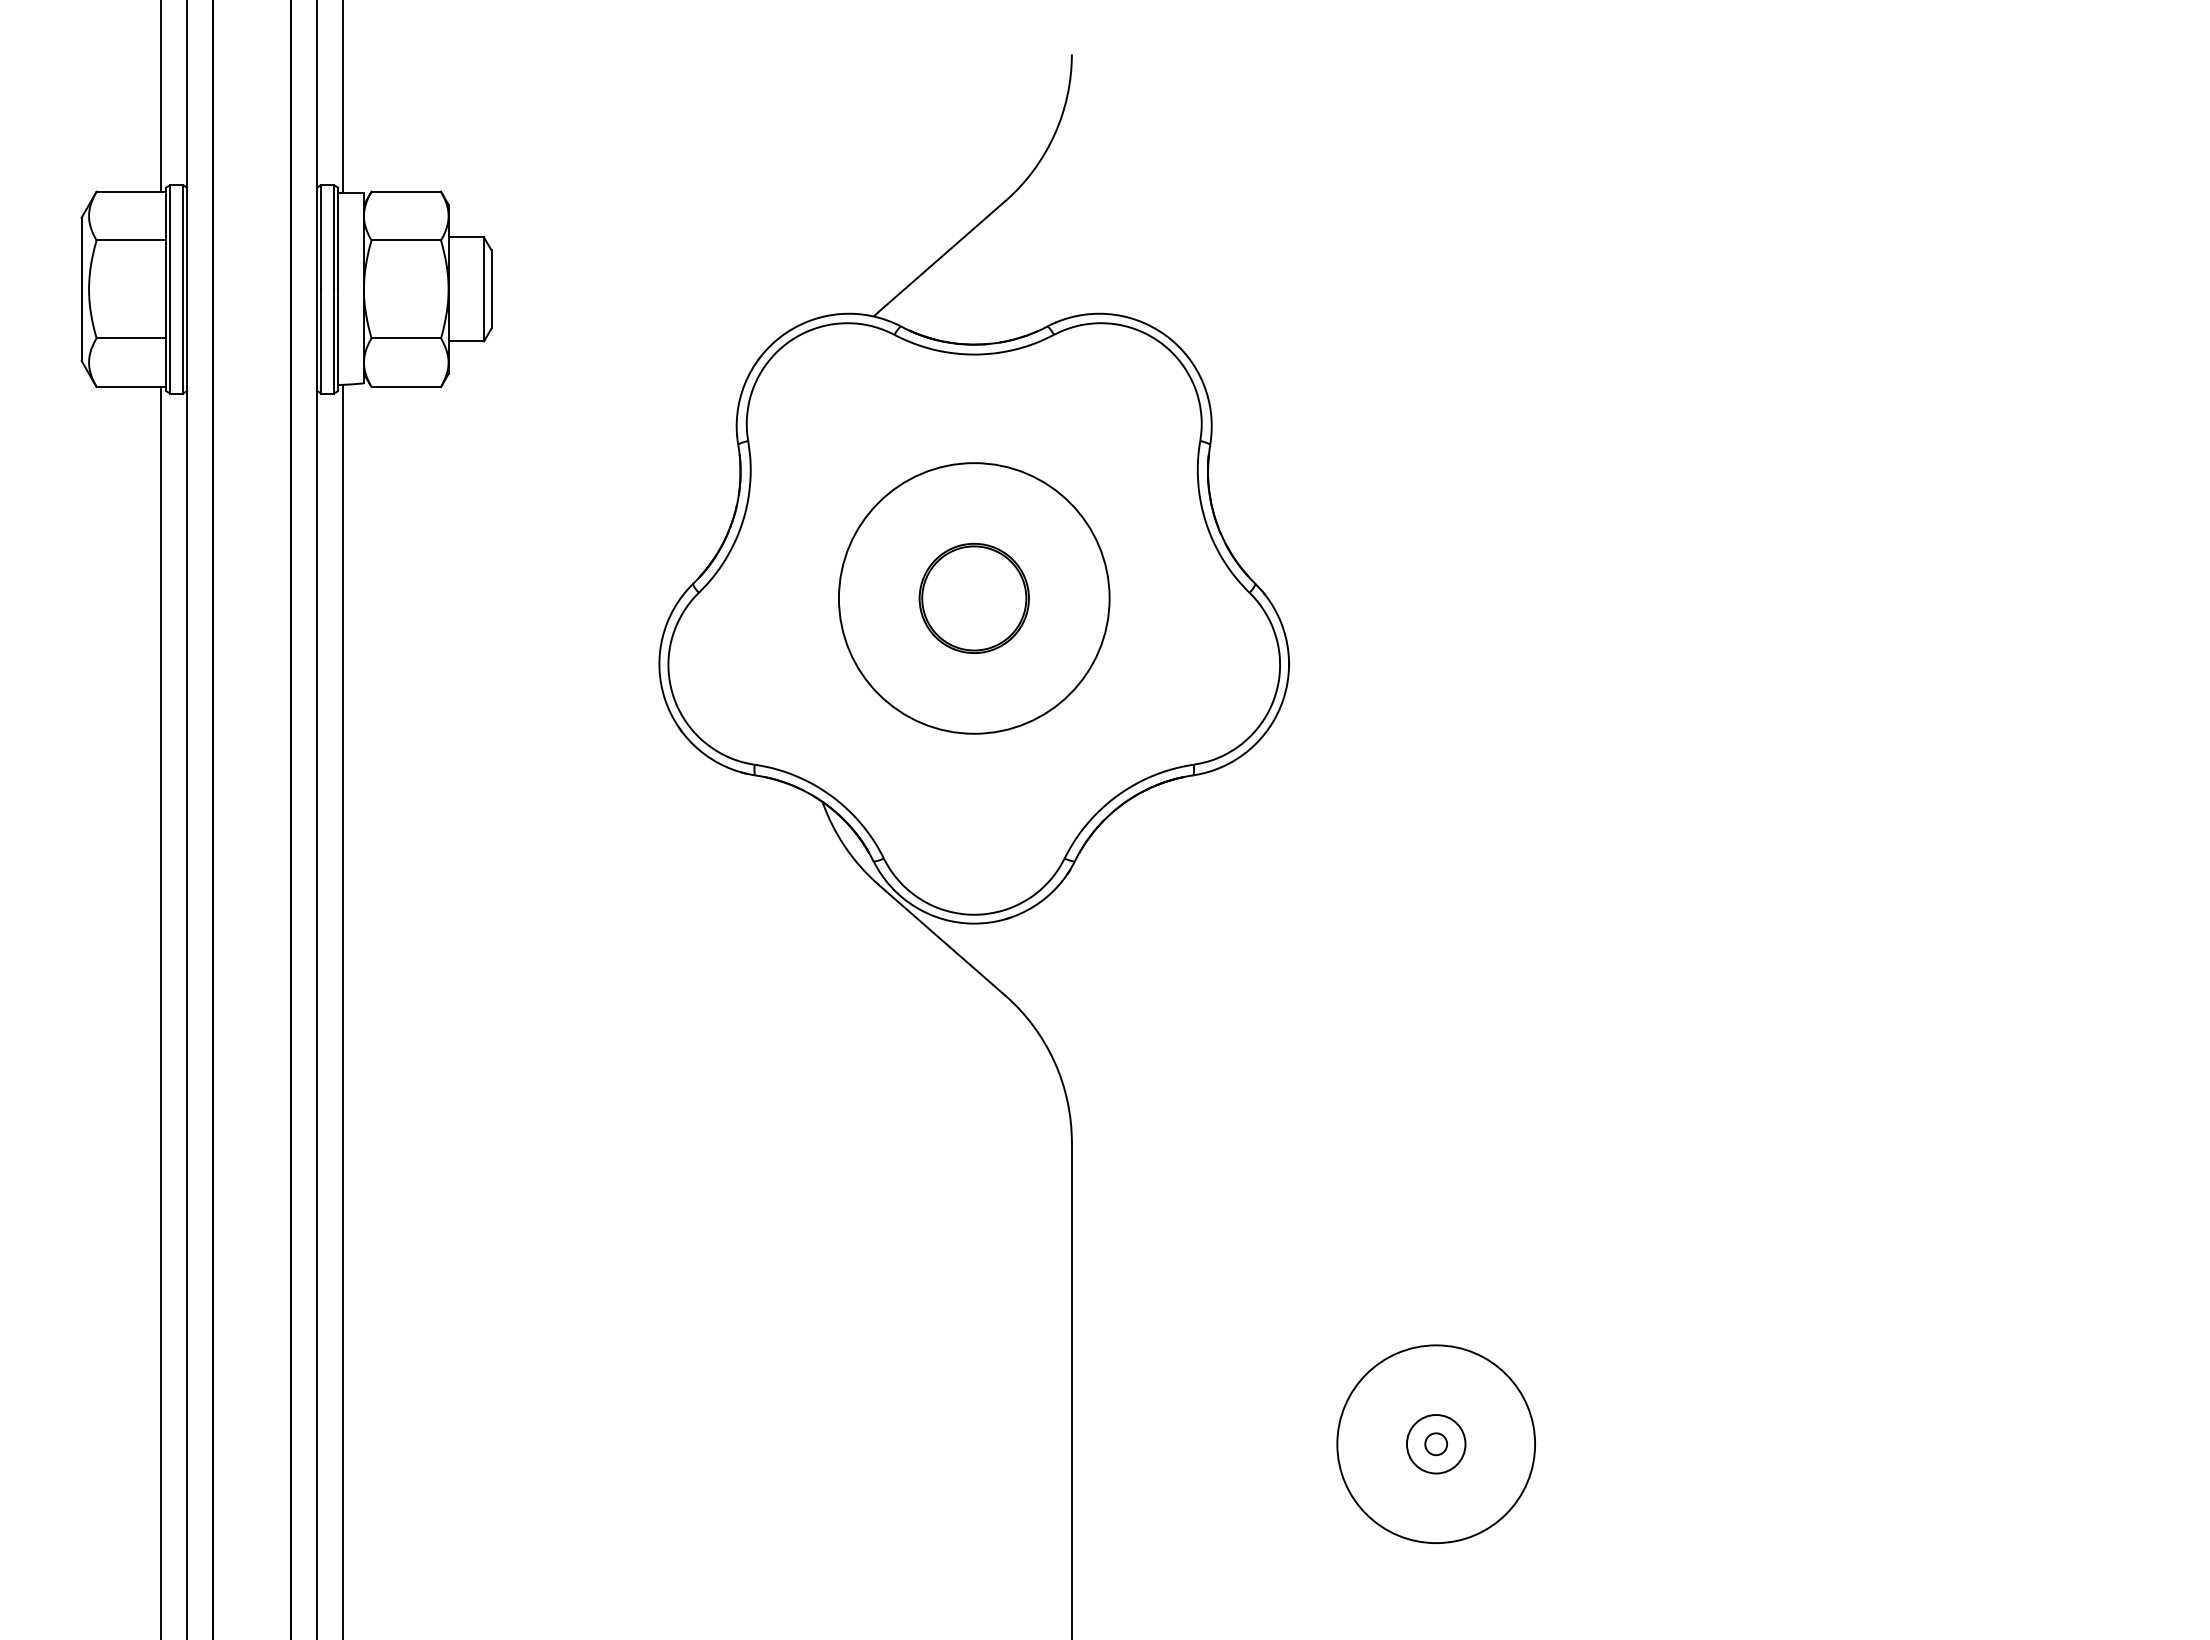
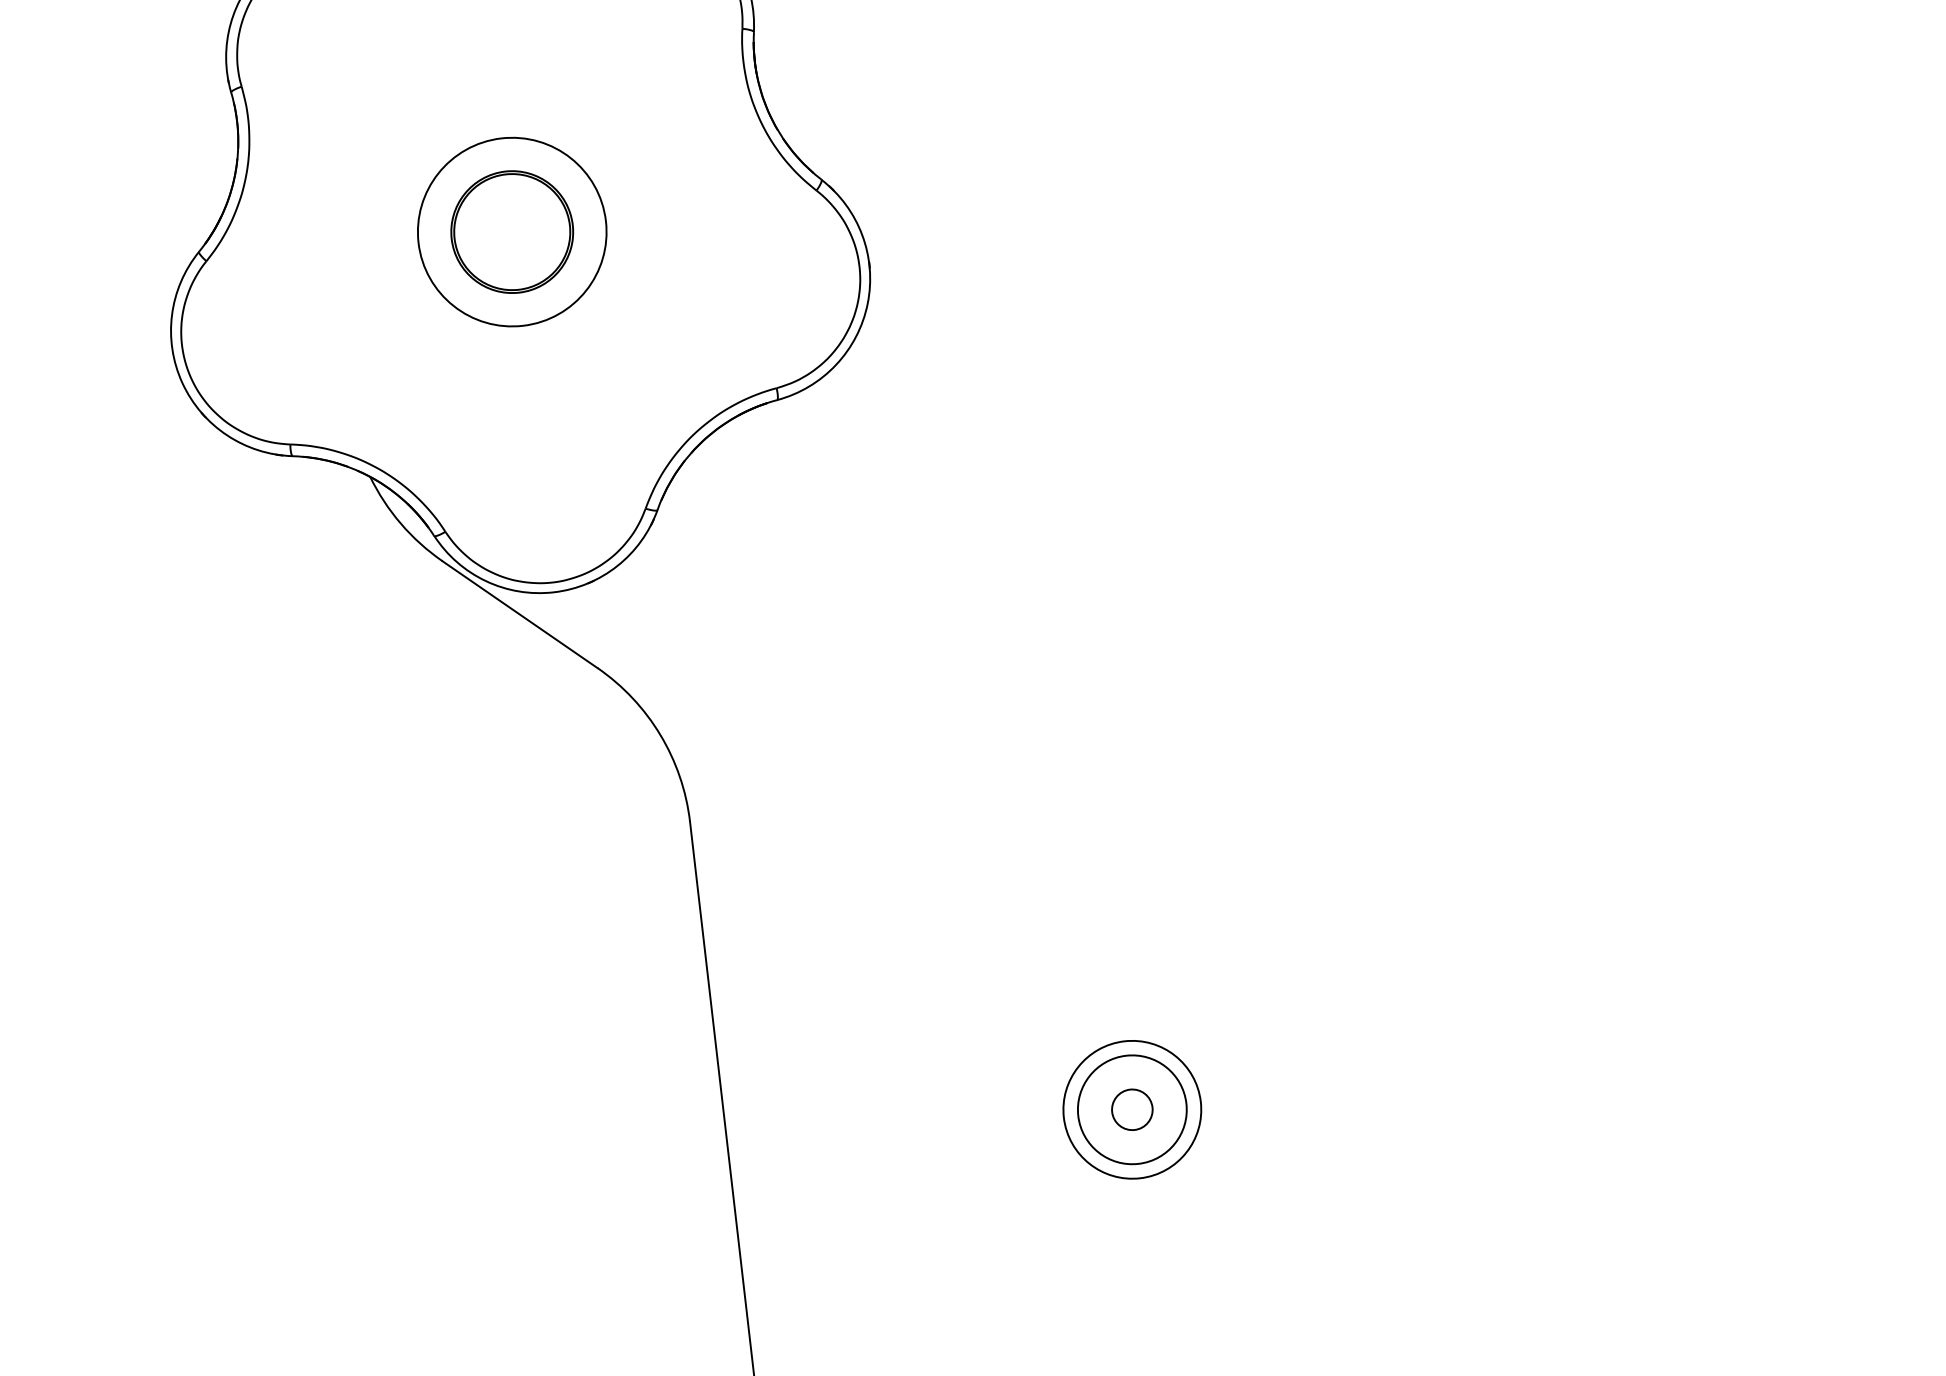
circle: (973, 598) -> (511, 232), size x0.62
circle: (1436, 1444) -> (1132, 1110), size x0.62
circle: (1436, 1444) -> (1132, 1110), size x1.67
circle: (1436, 1444) -> (1132, 1110), size x1.67

